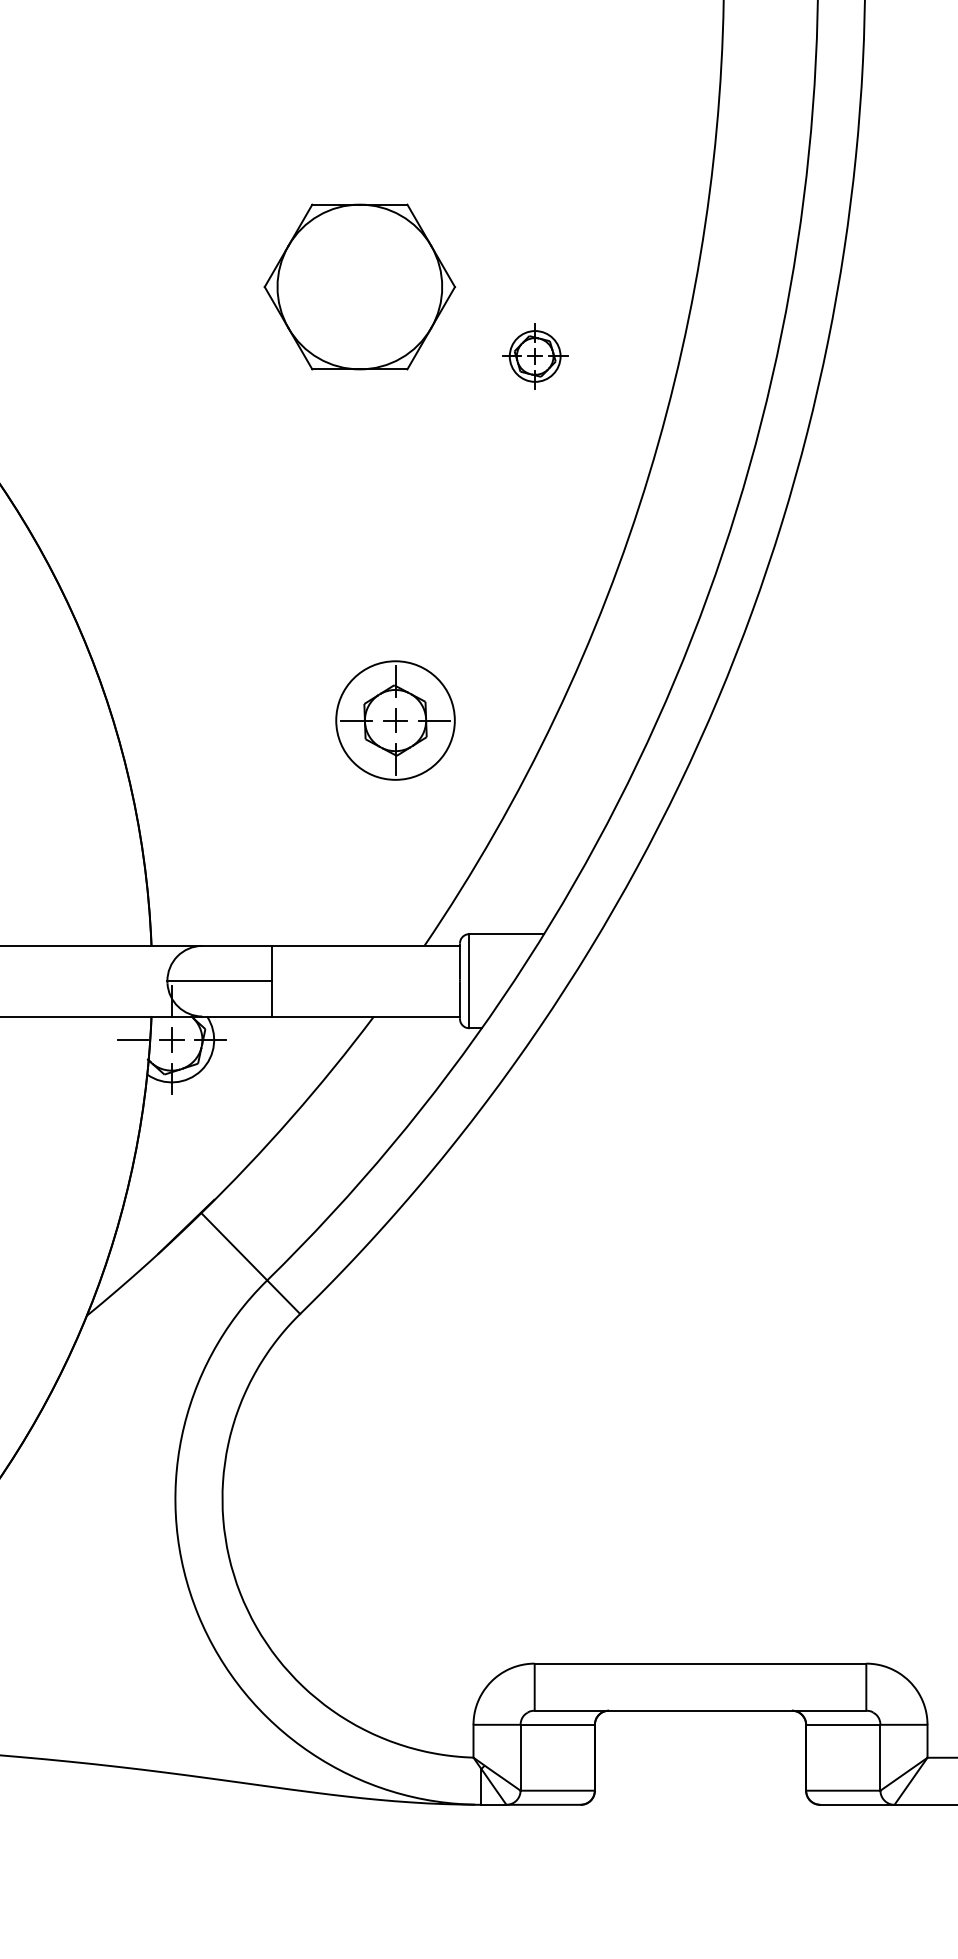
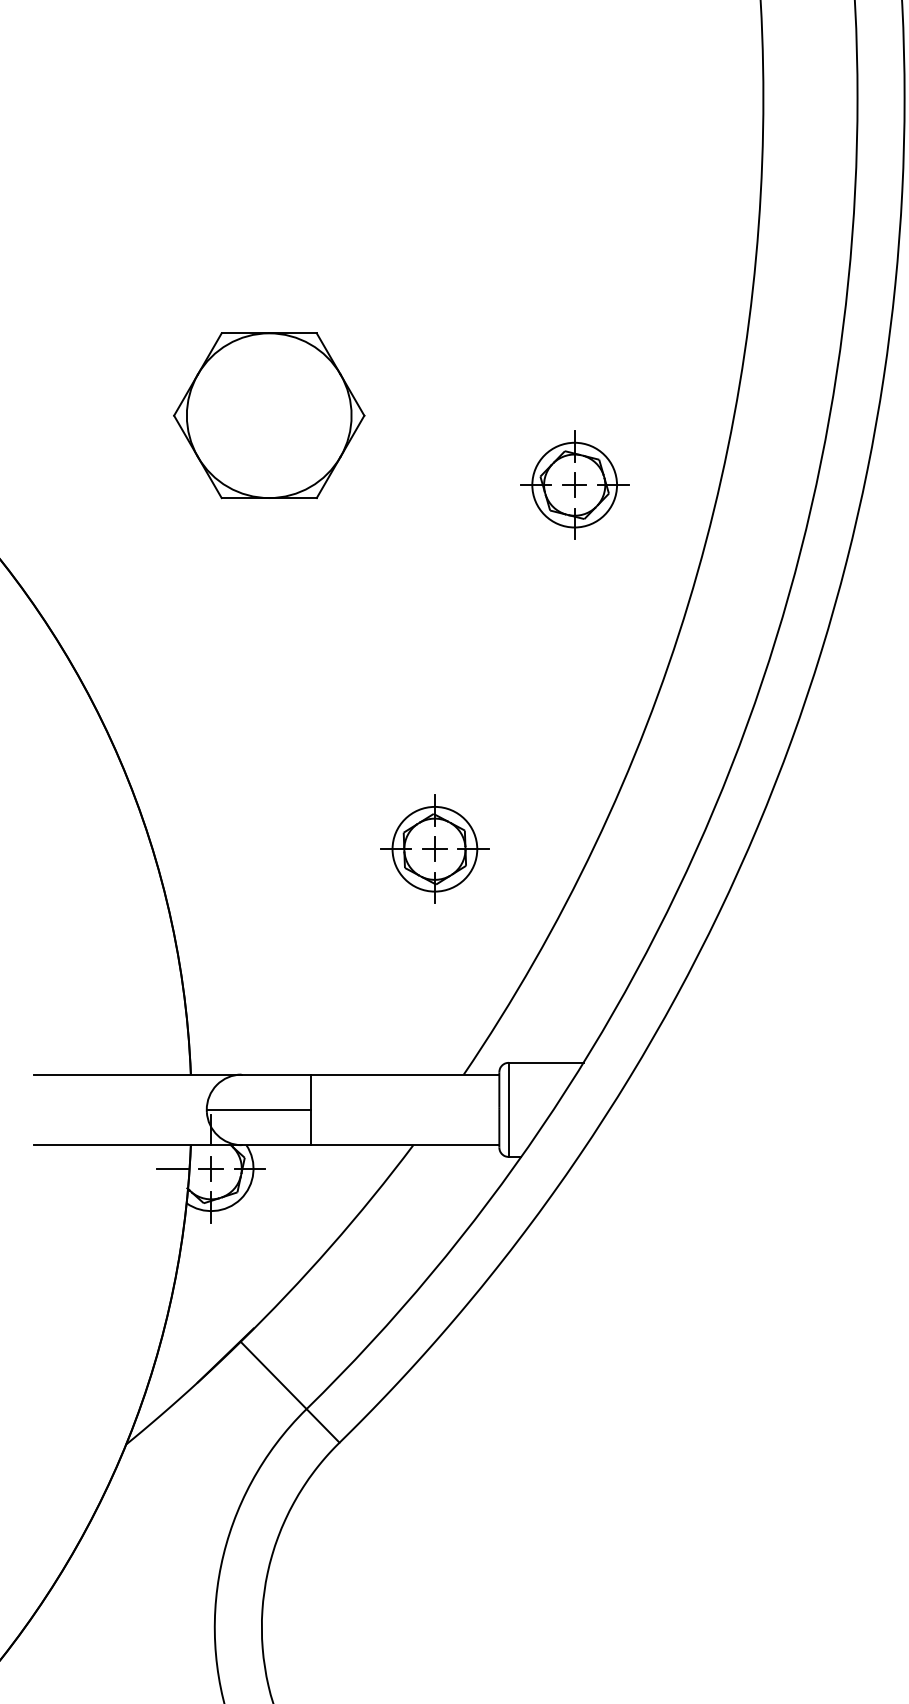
part: (359, 286) -> (268, 415), moved
part: (534, 356) -> (573, 485), size x1.67
circle: (395, 720) -> (434, 849), size x0.71

